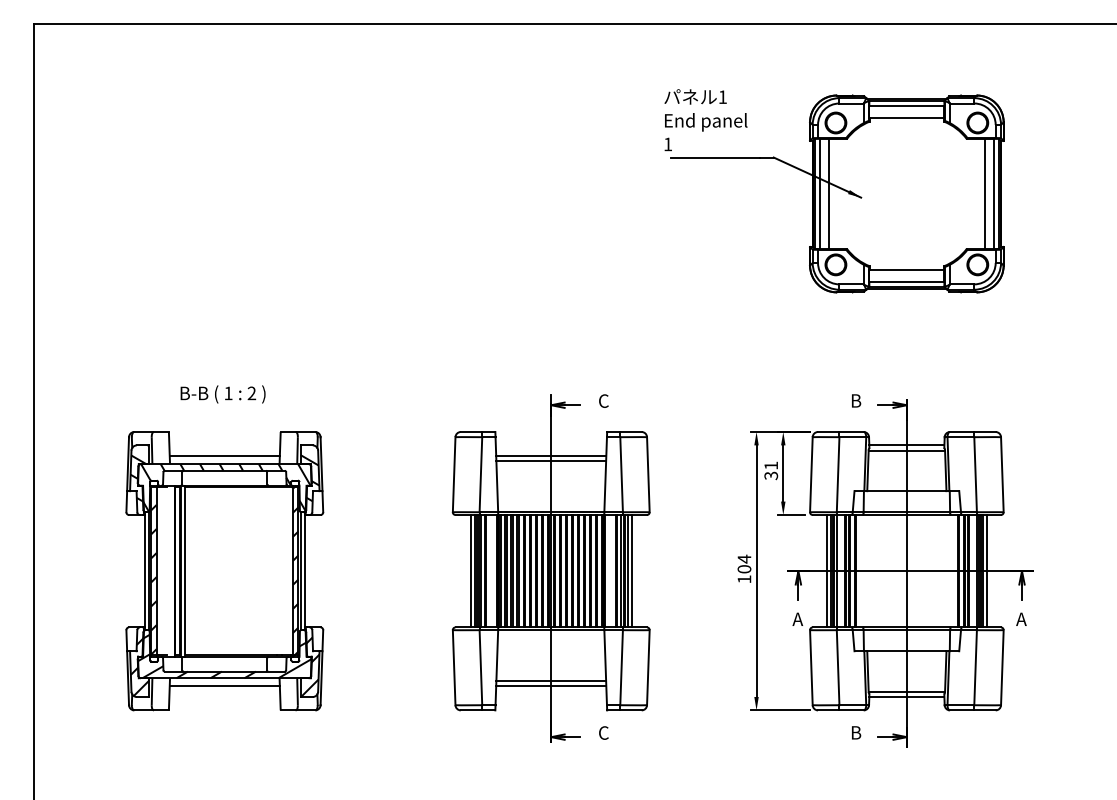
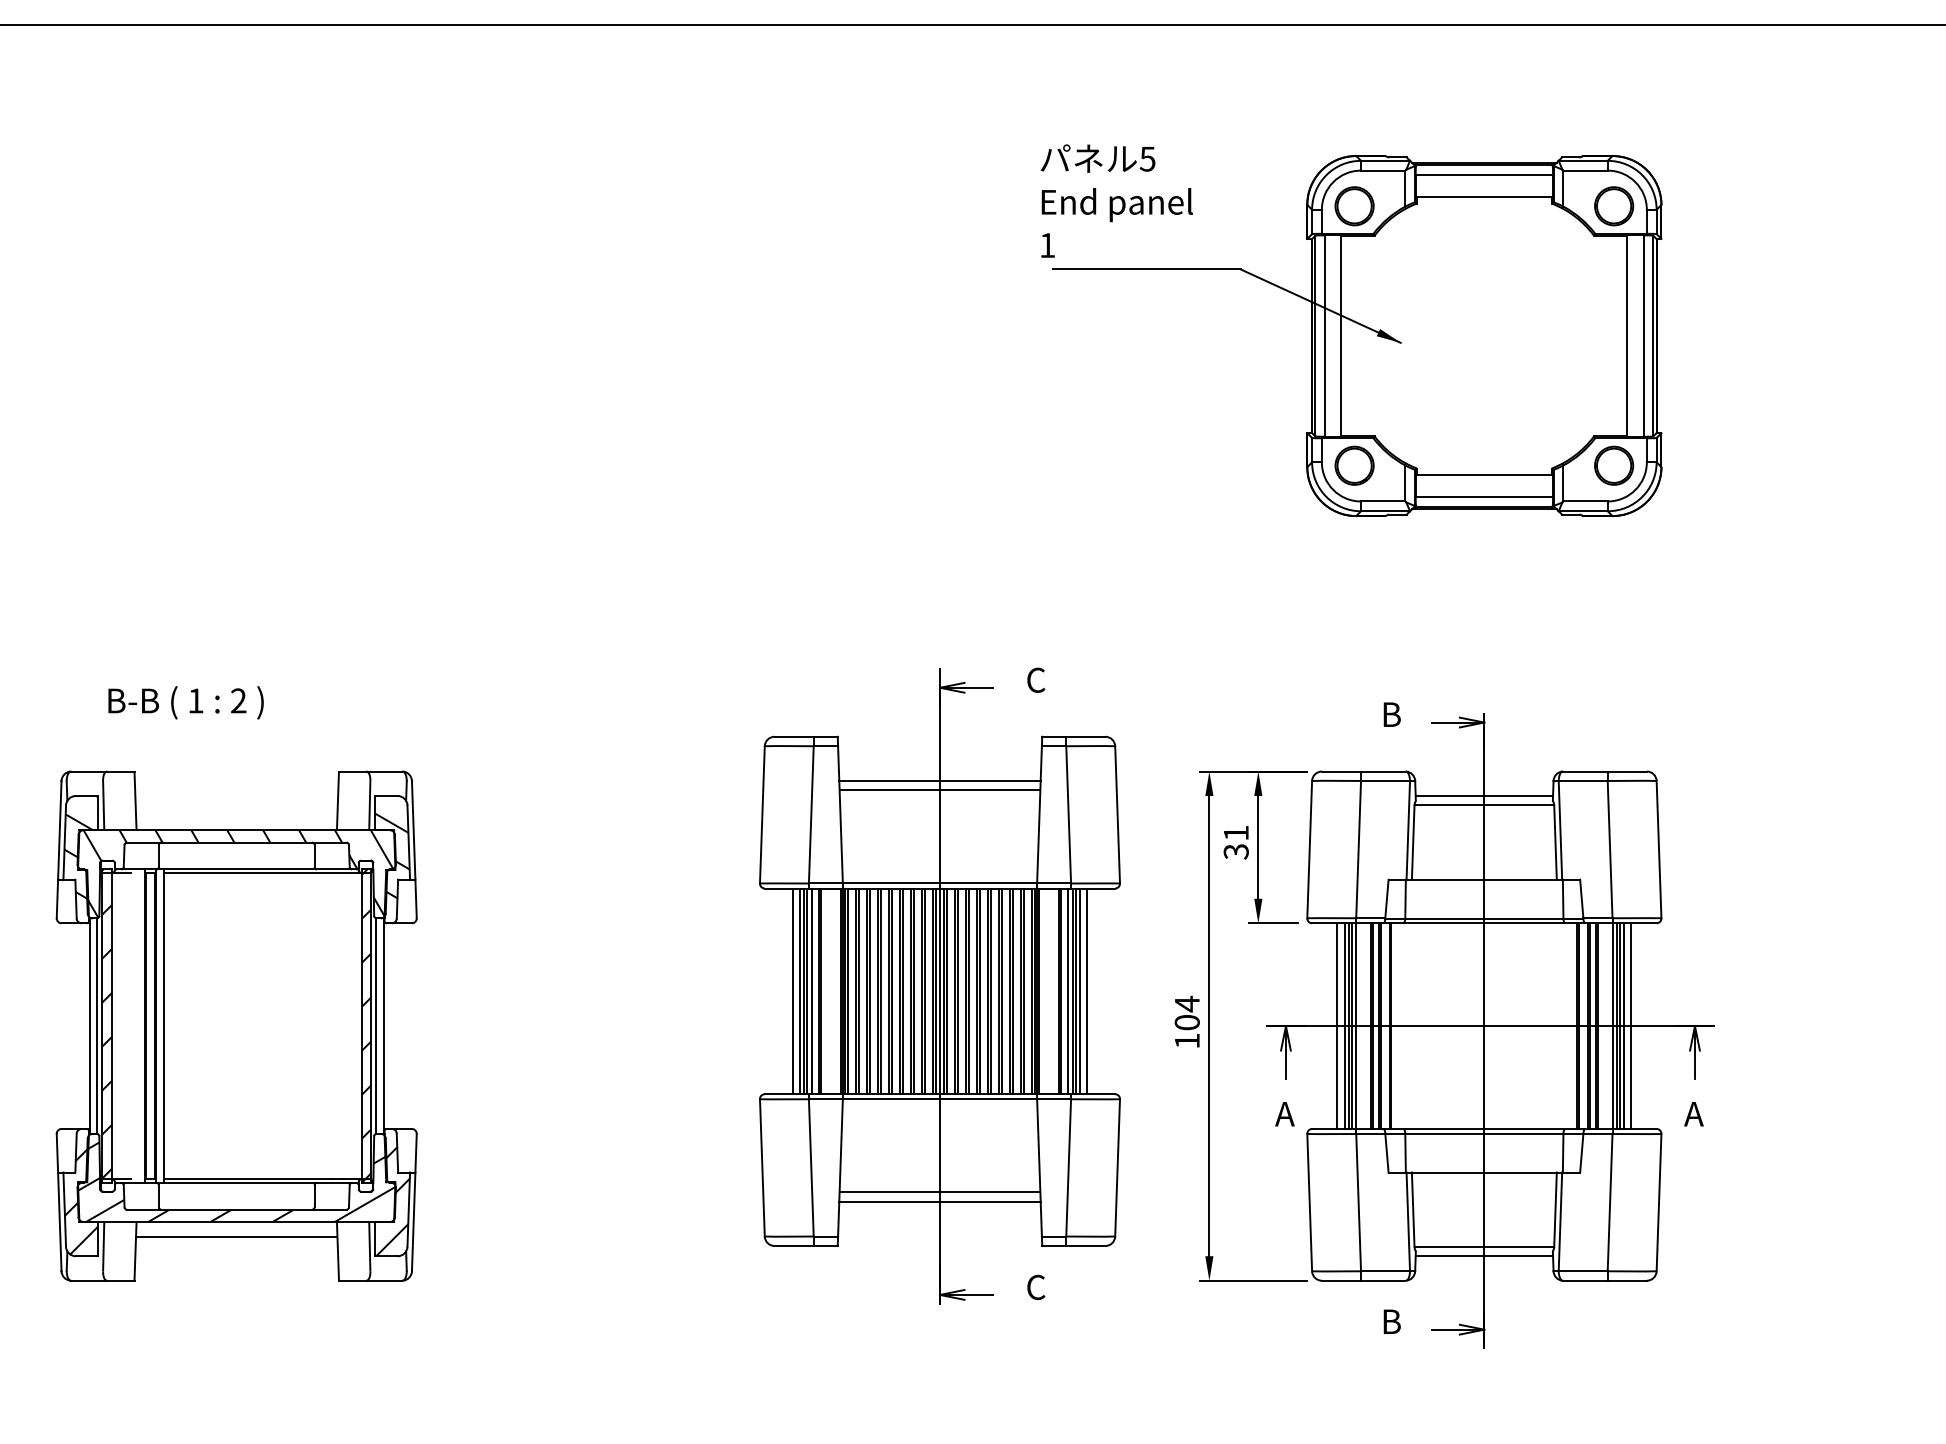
text: (722, 97) -> (1147, 159), 1 -> 5
text: (222, 394) -> (184, 702), moved
line: (224, 456) -> (236, 816), removed
part: (550, 568) -> (938, 986), moved

